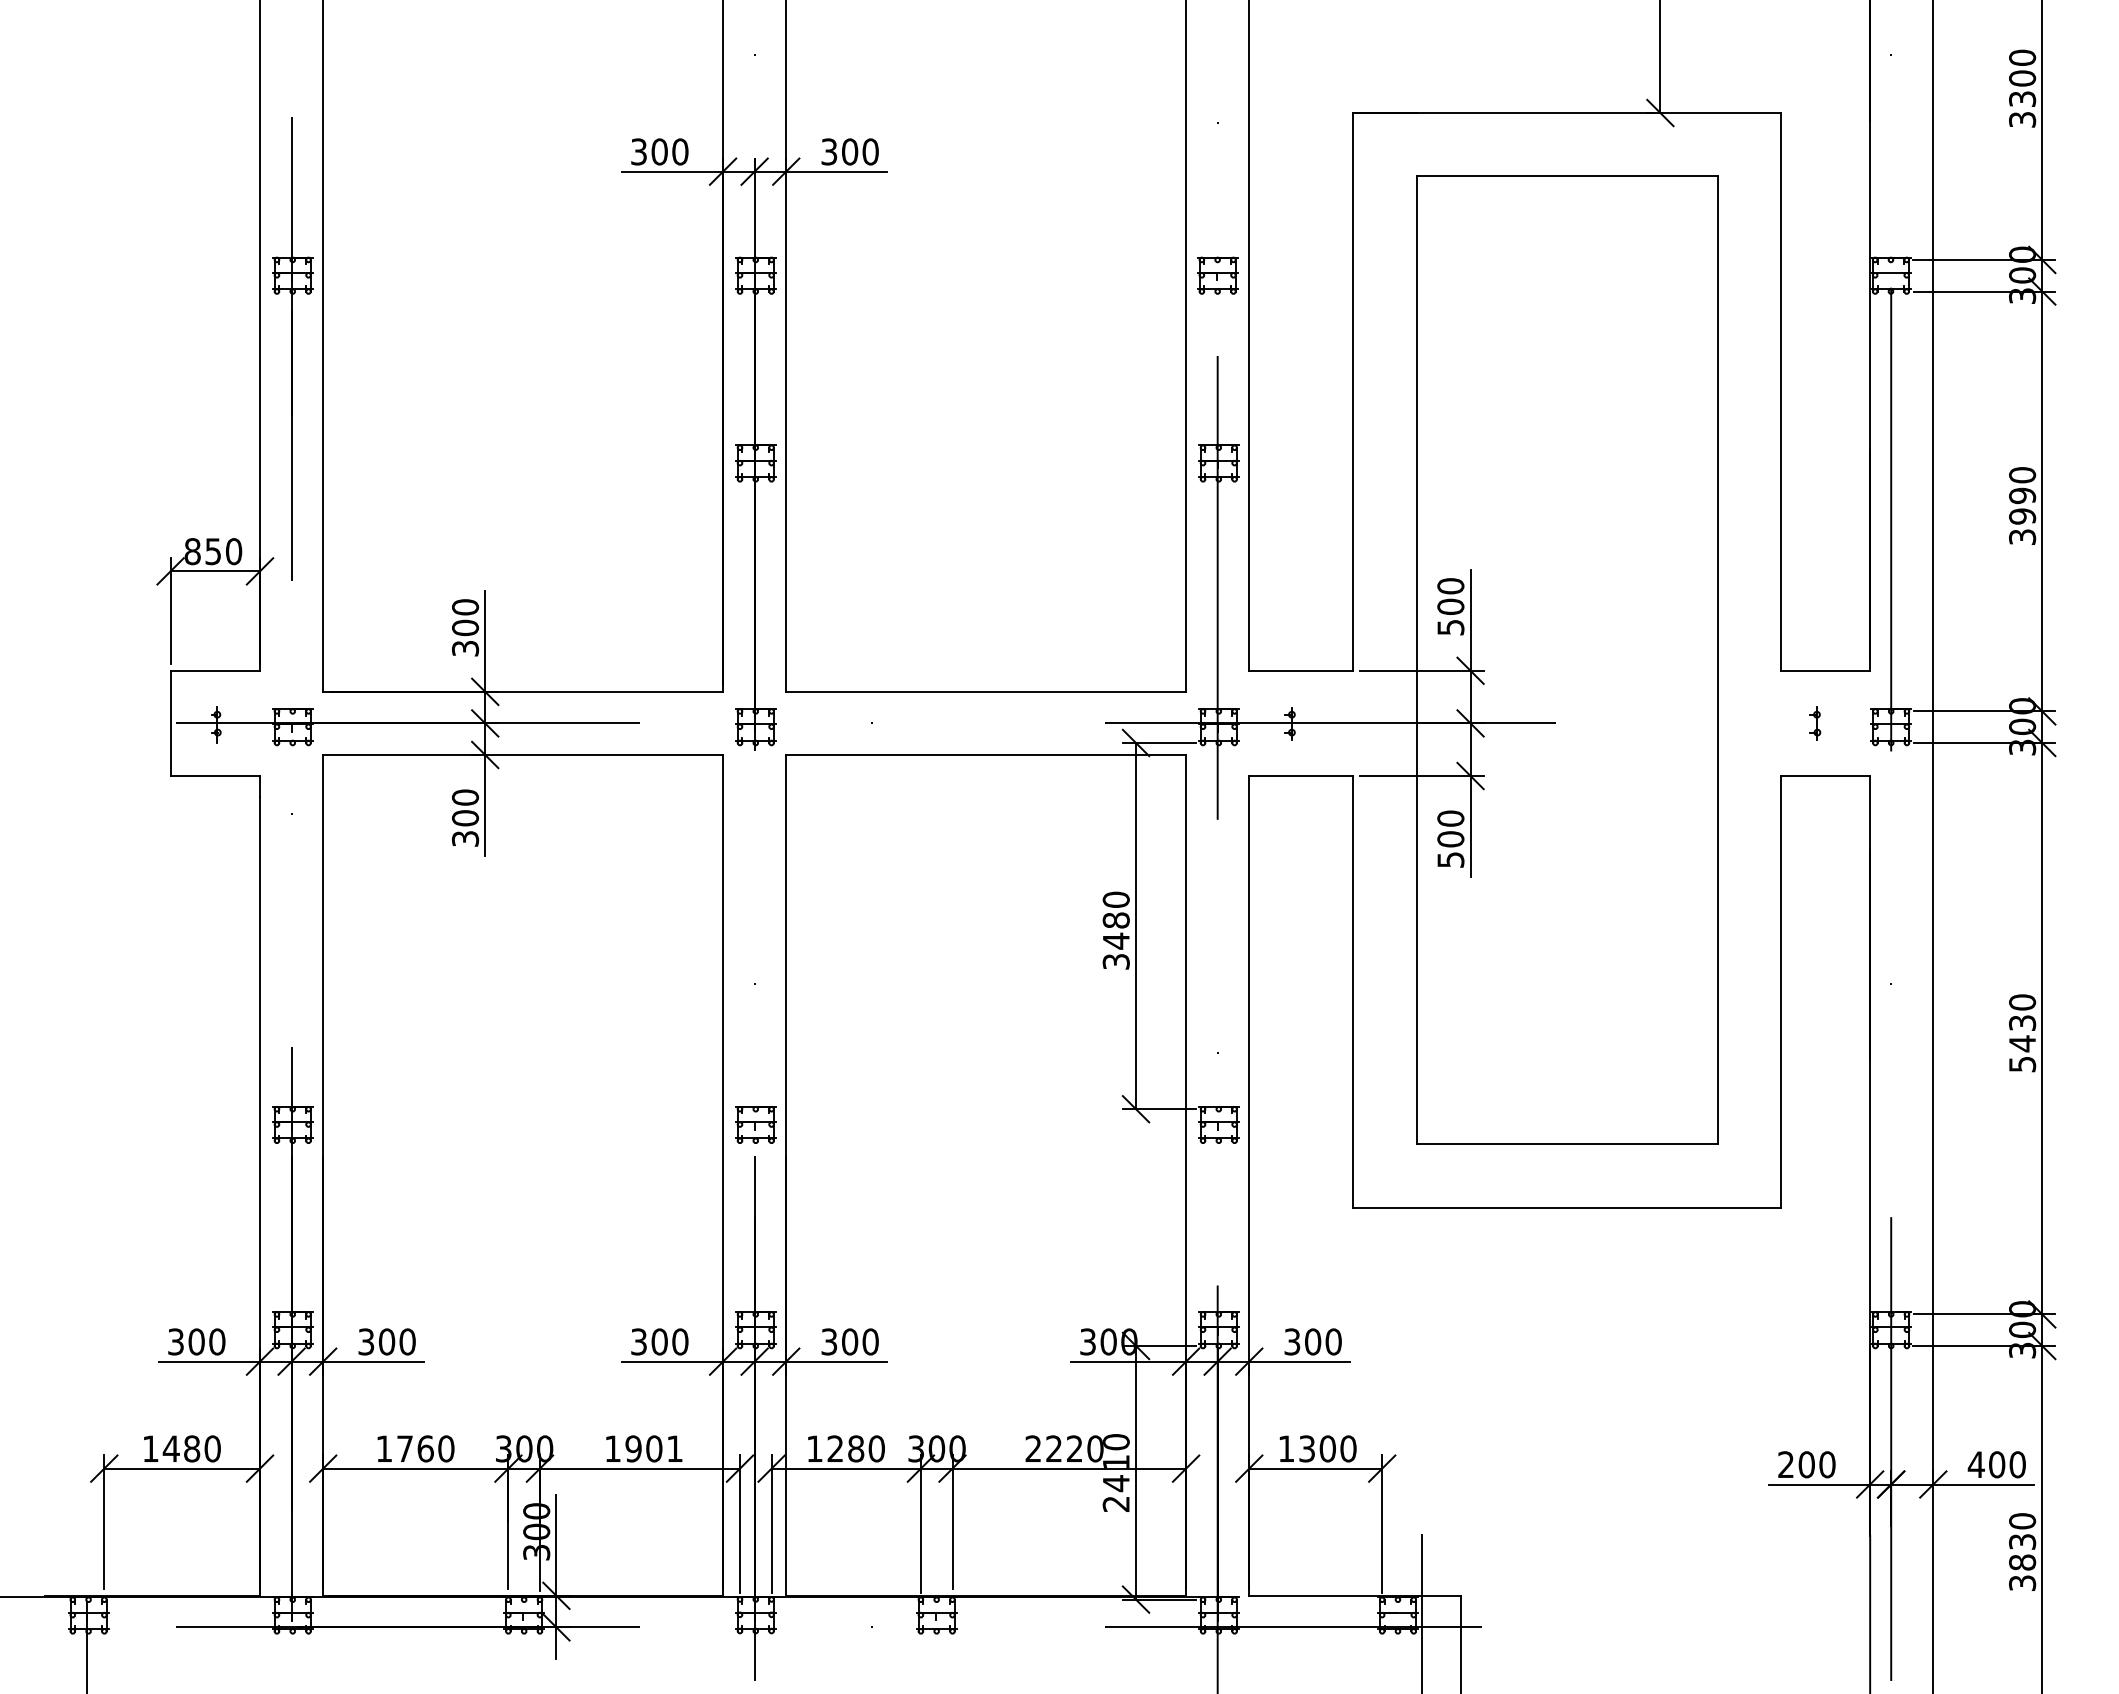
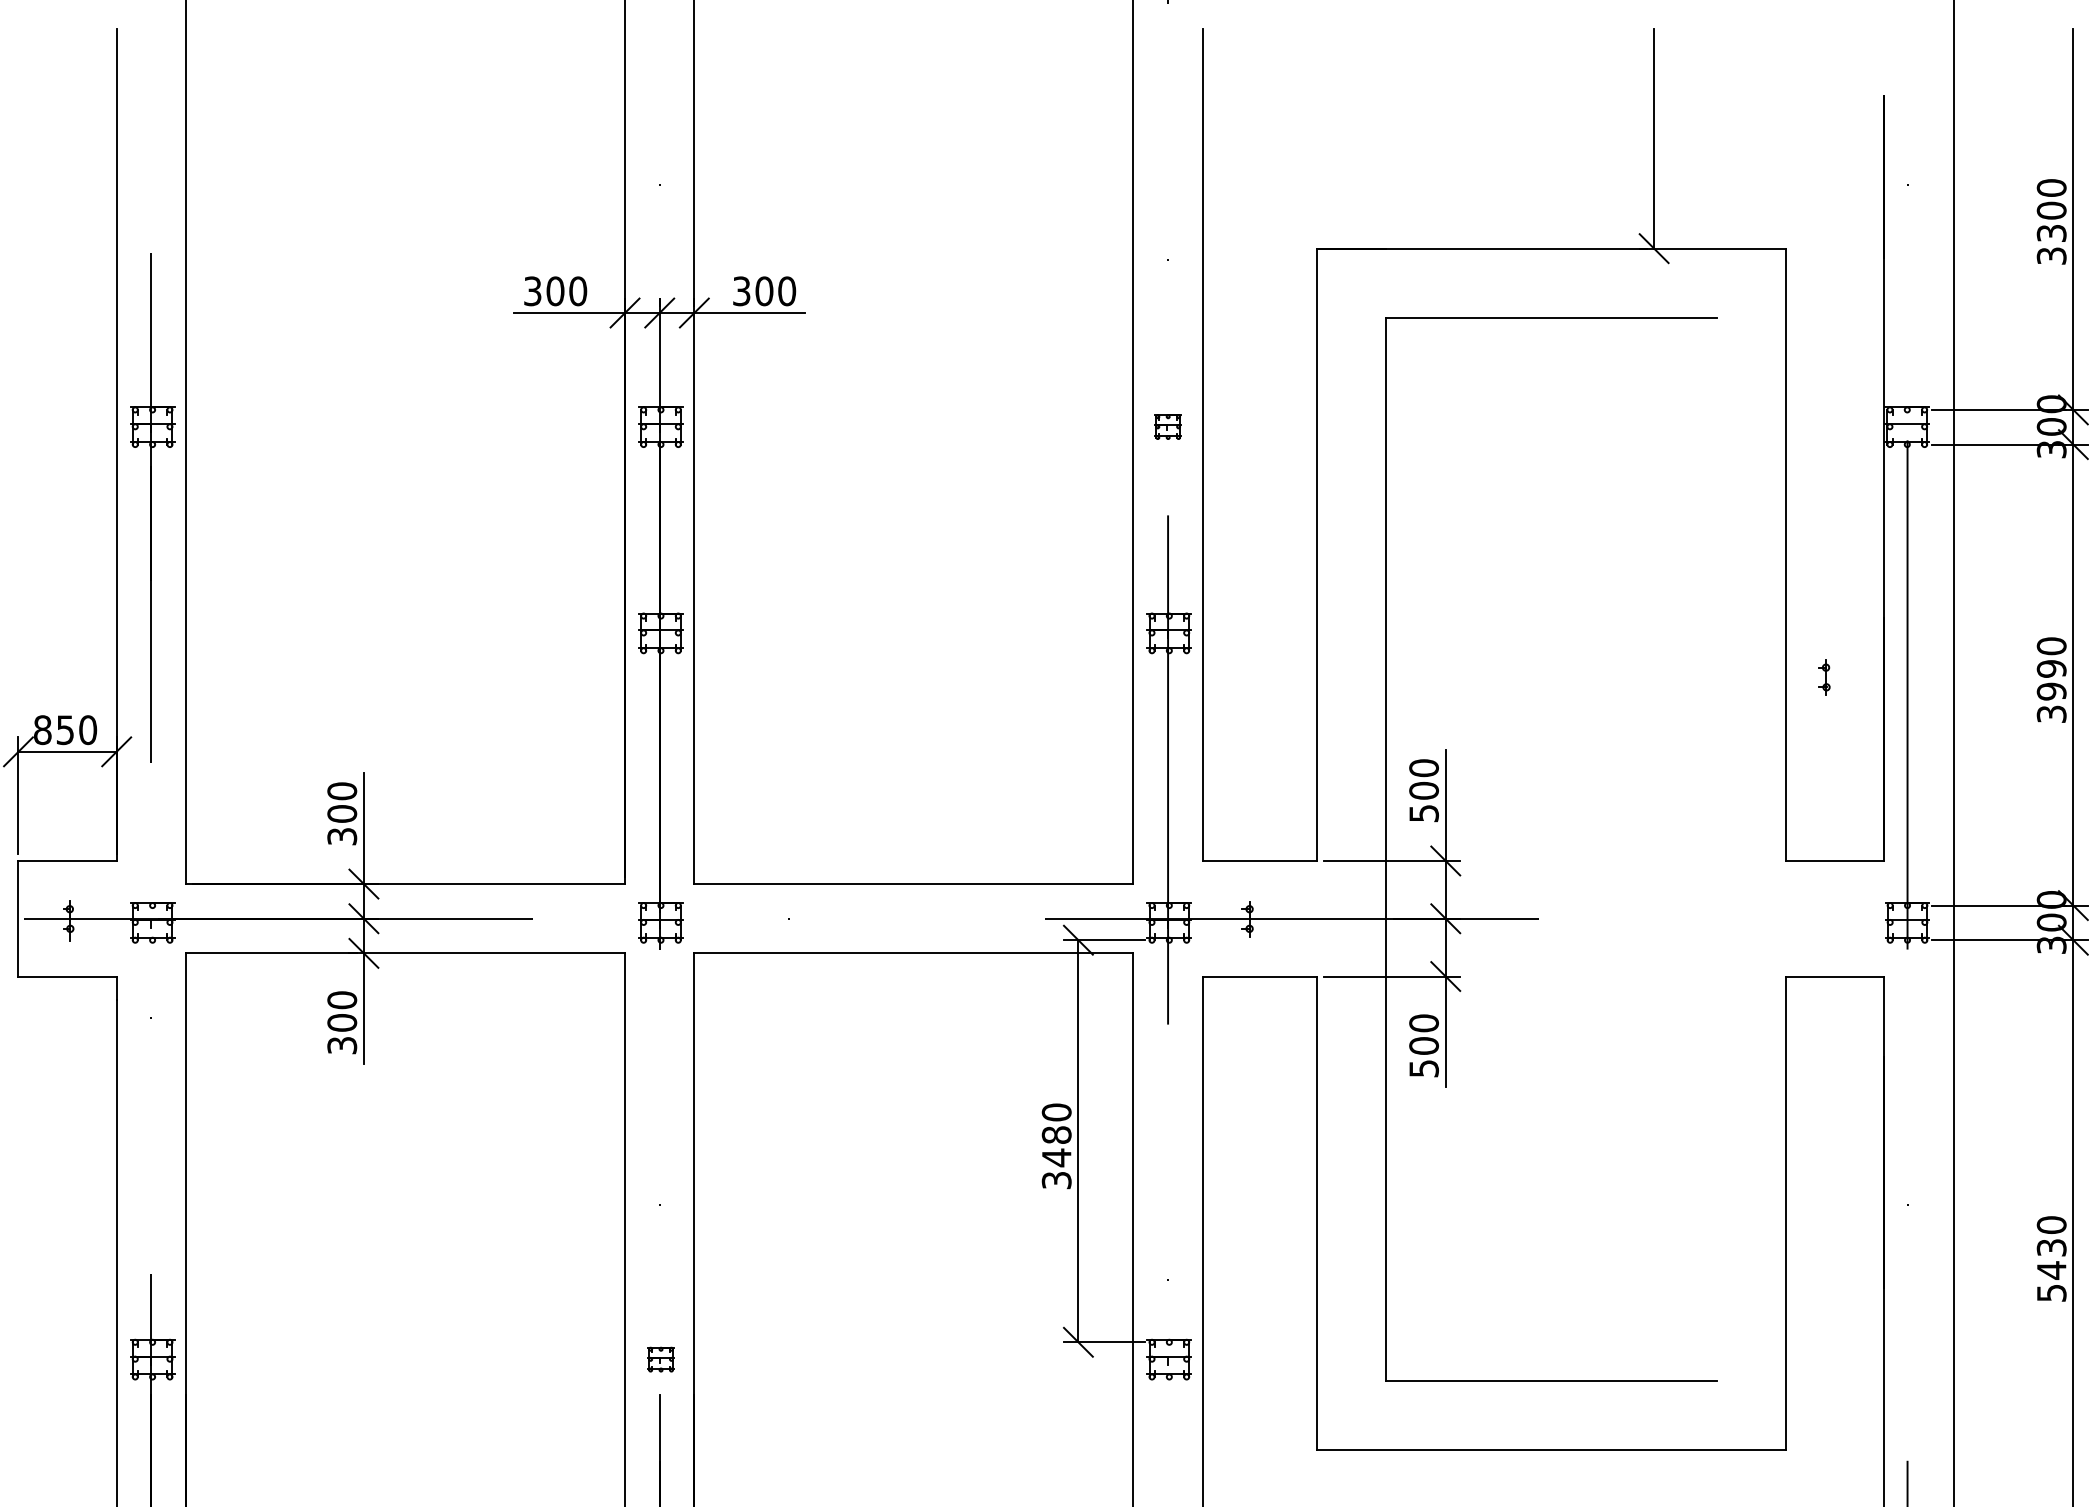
part: (1217, 275) -> (1167, 426), size x0.6
line: (1717, 660) -> (1716, 849), removed
part: (1815, 723) -> (1824, 677), moved
part: (755, 1124) -> (660, 1359), size x0.6

